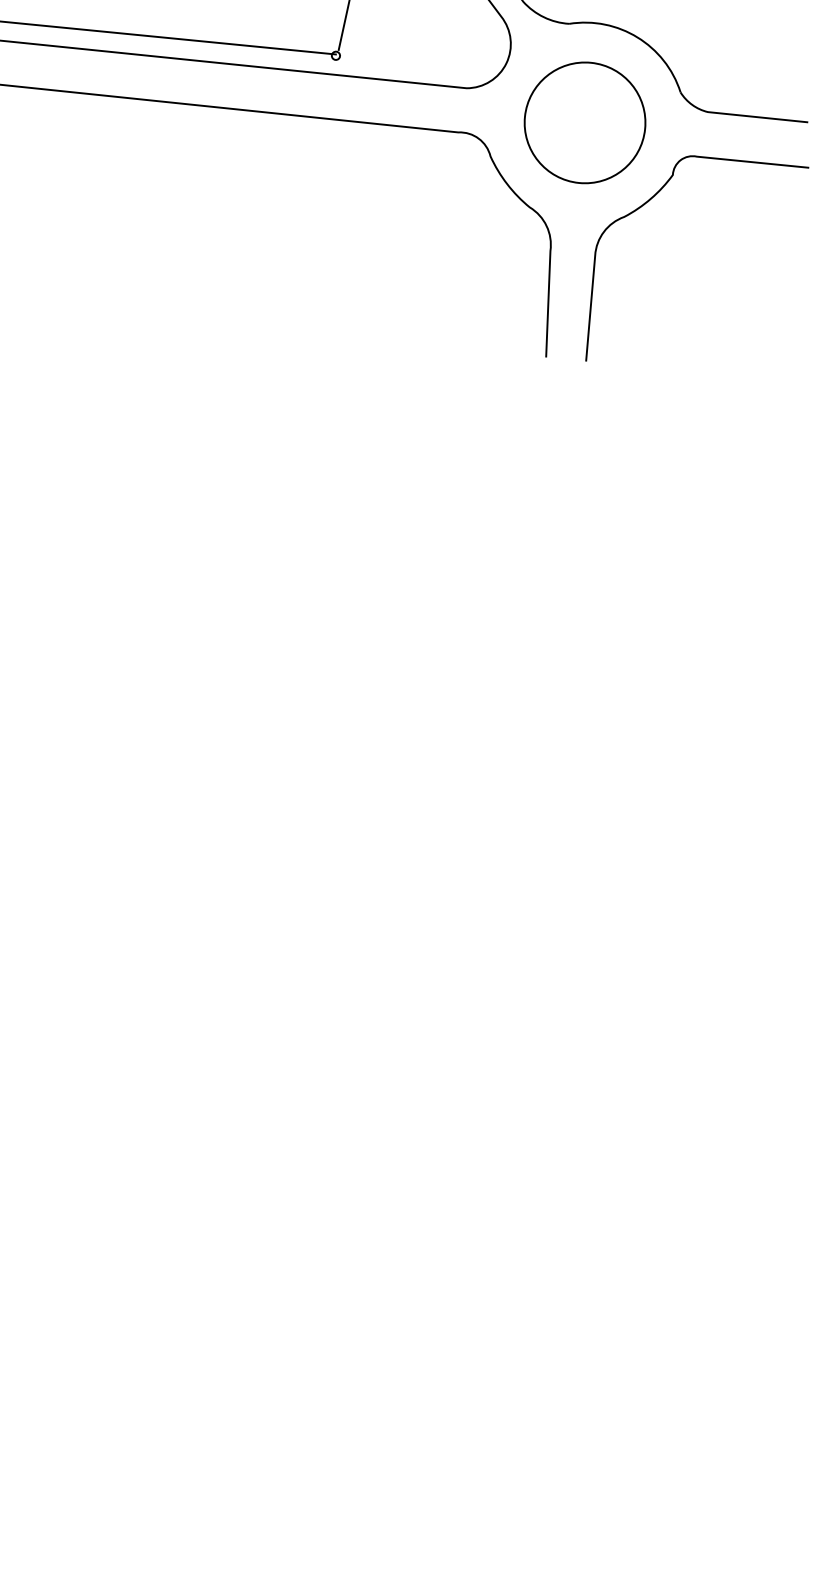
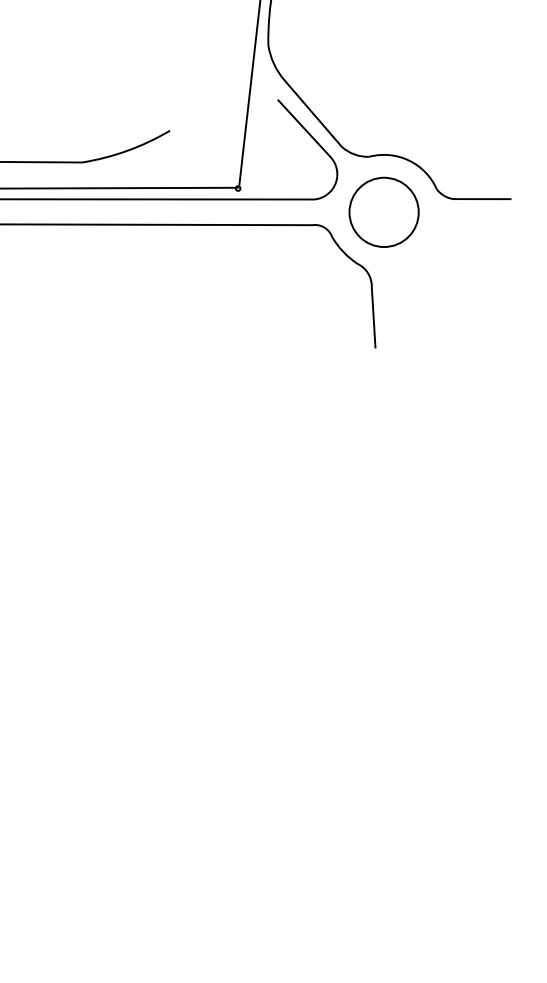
curve: (647, 203) -> (424, 254), removed

